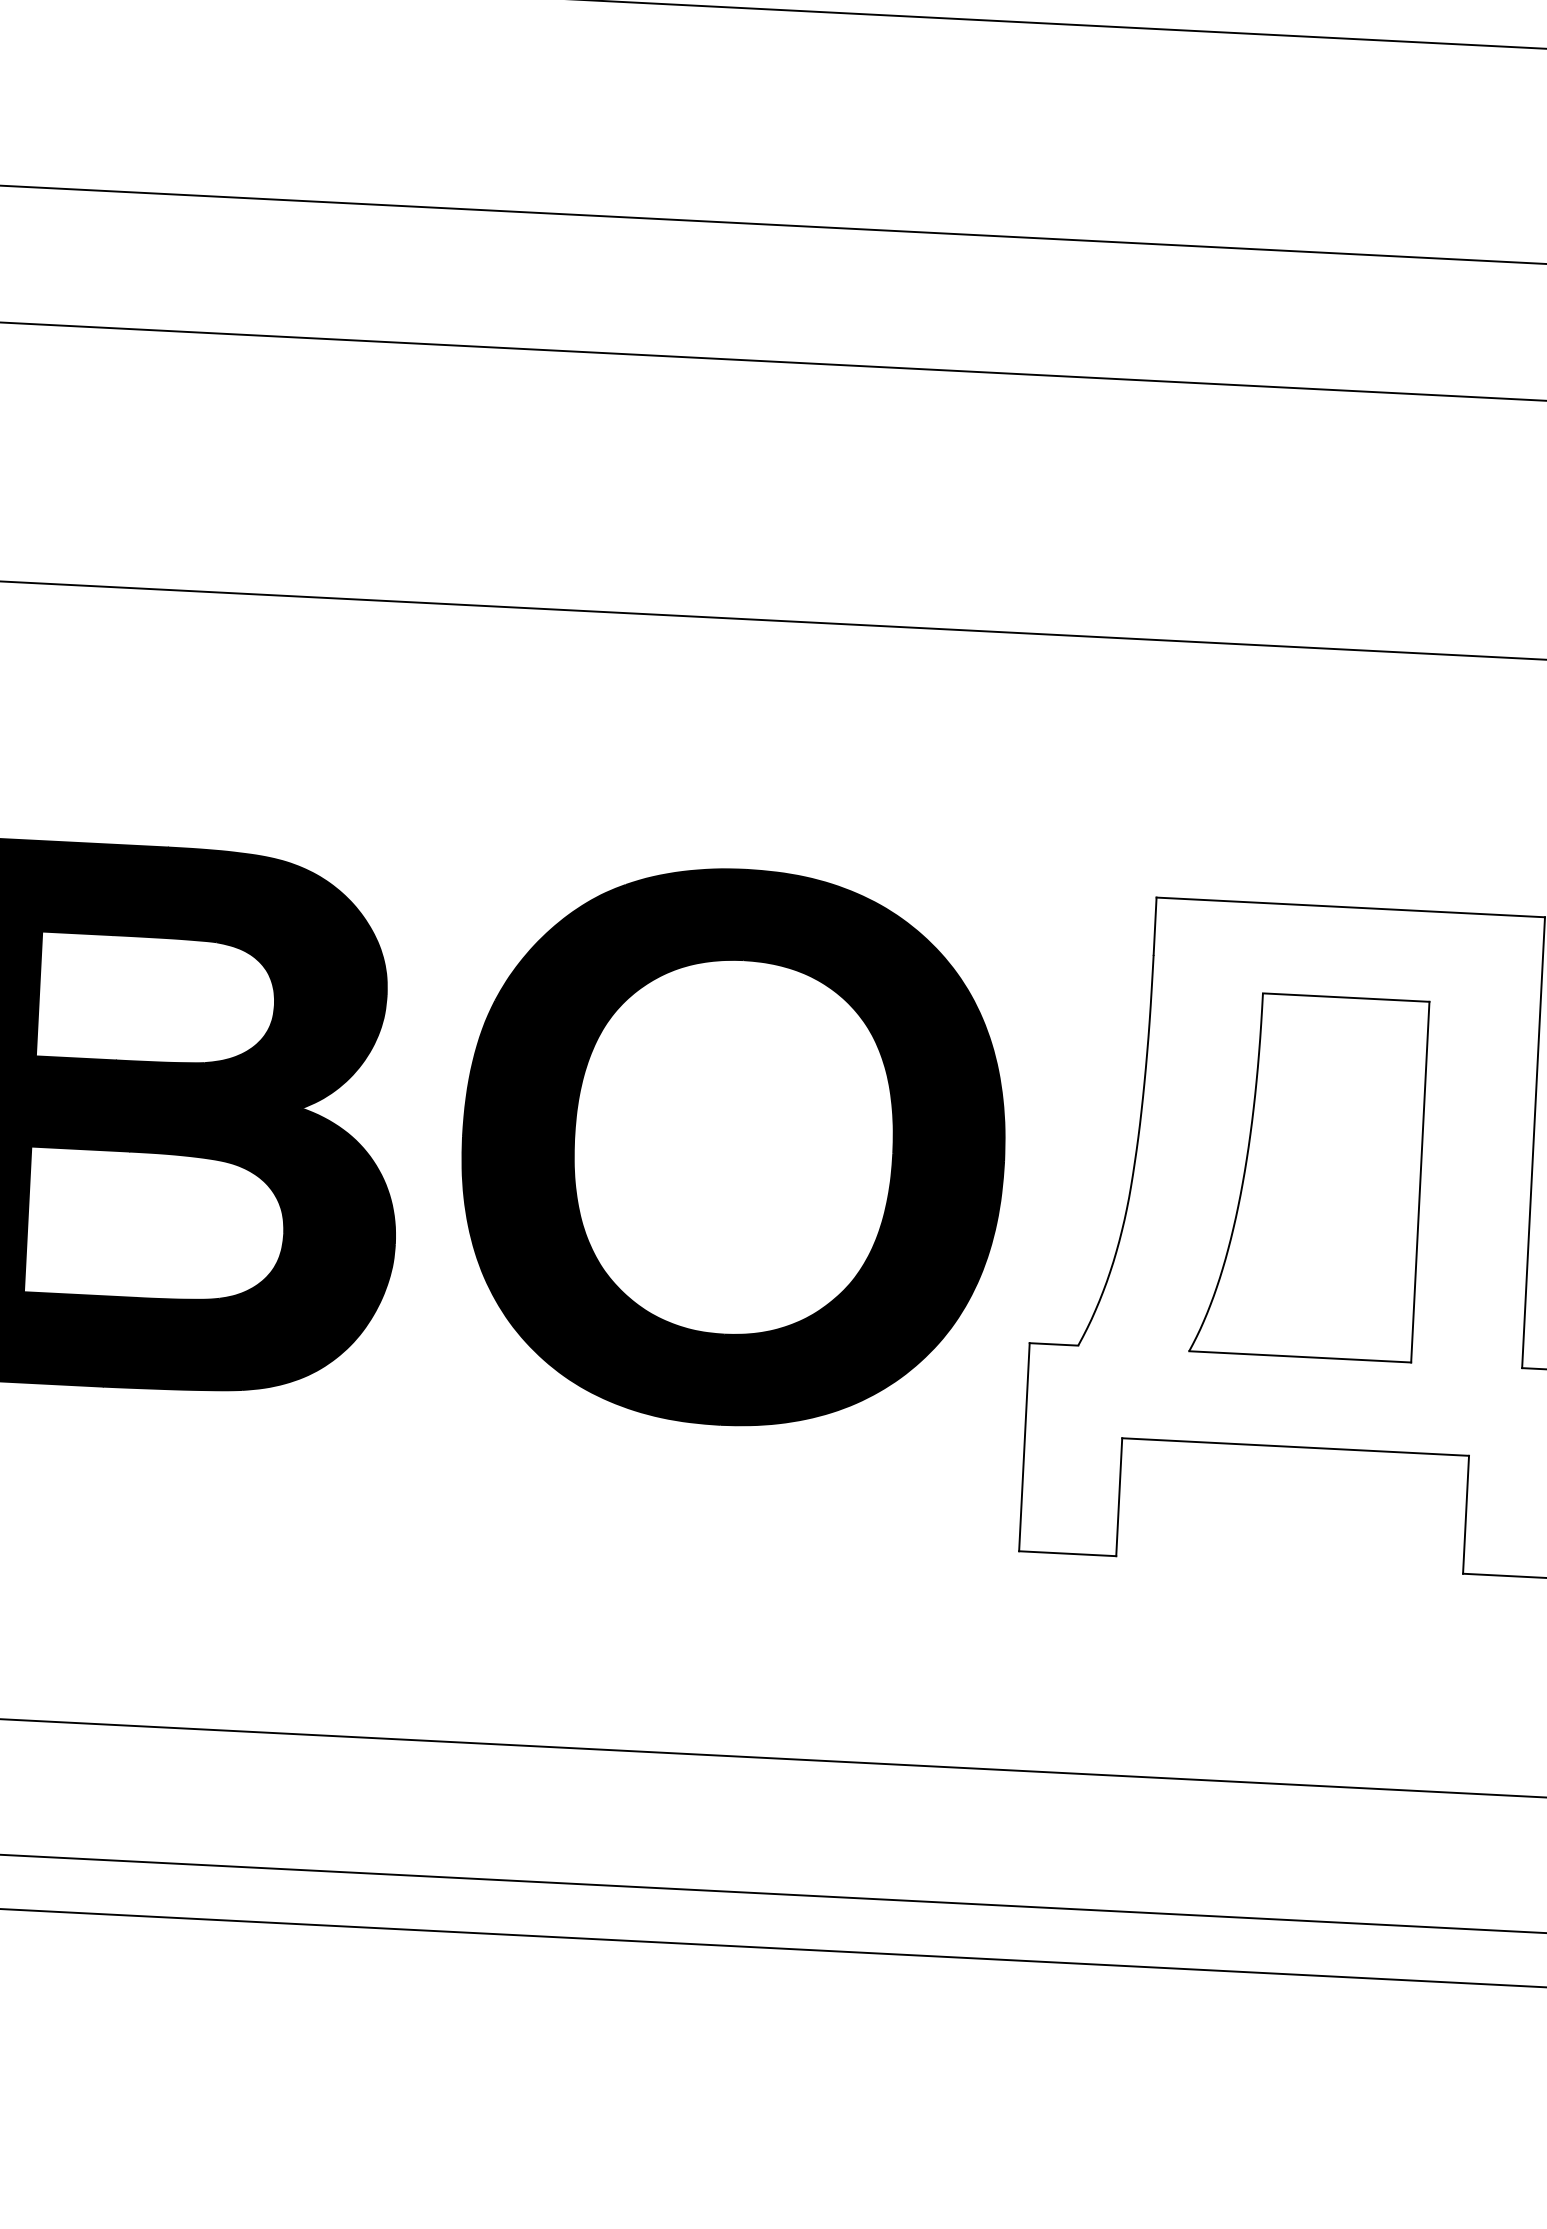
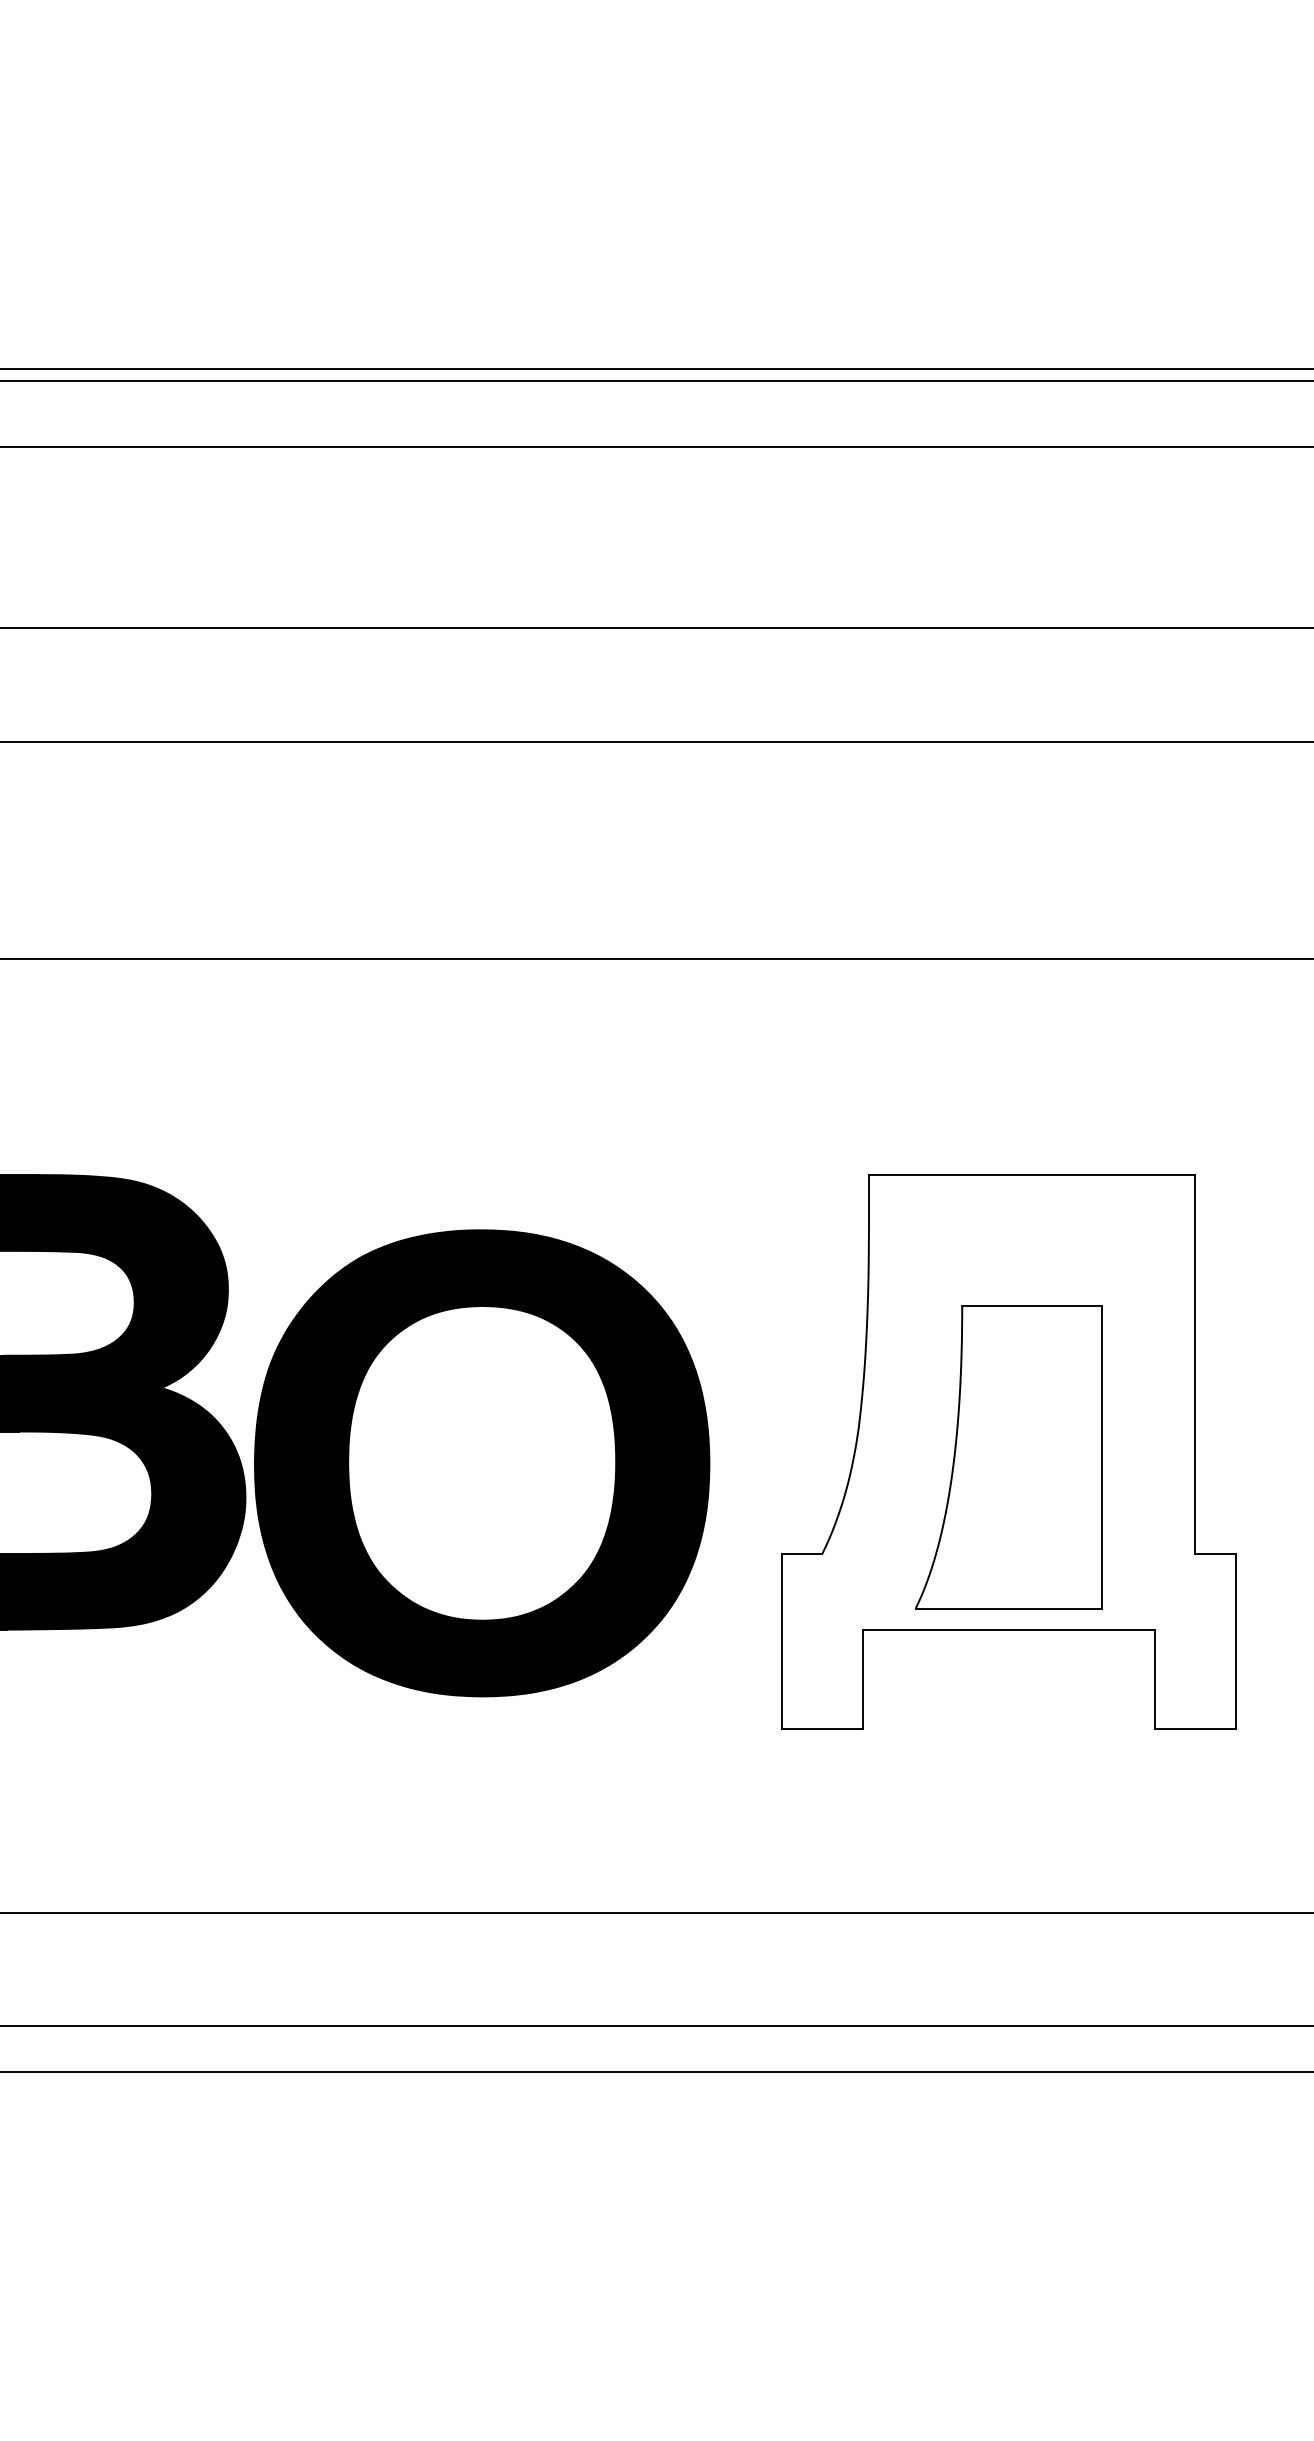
part: (733, 1147) -> (482, 1463), moved
part: (1308, 1176) -> (1008, 1457), moved

